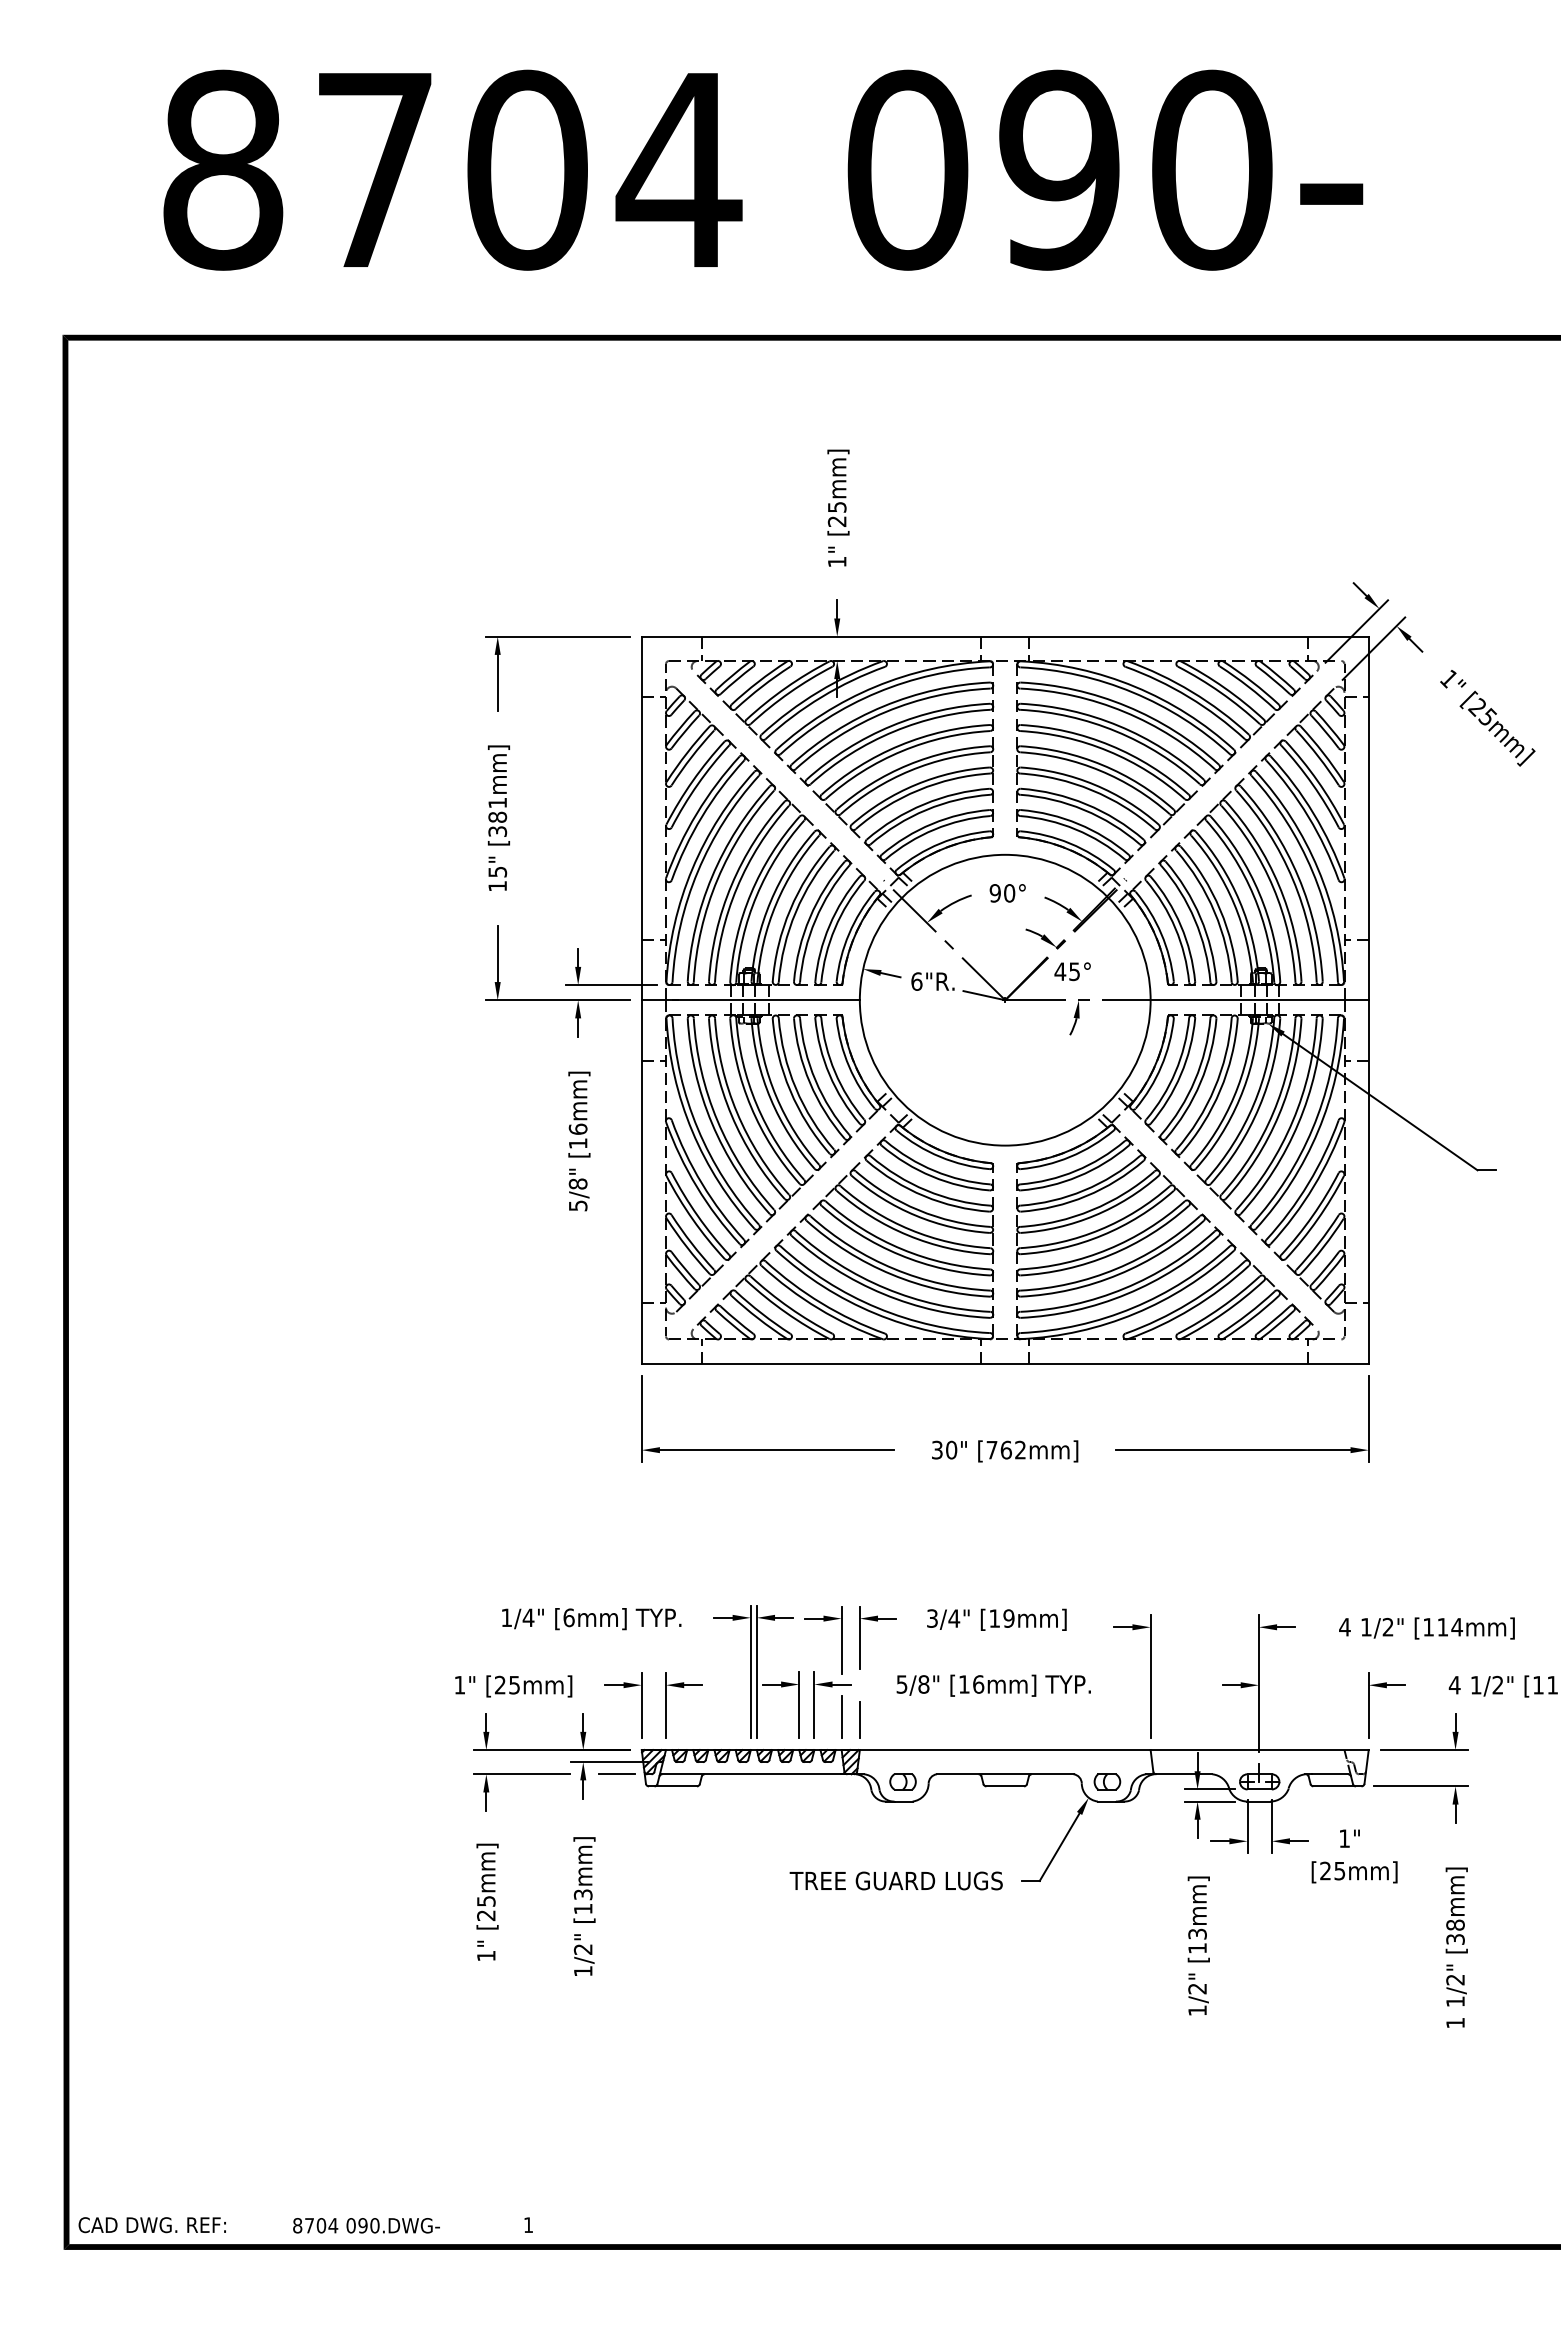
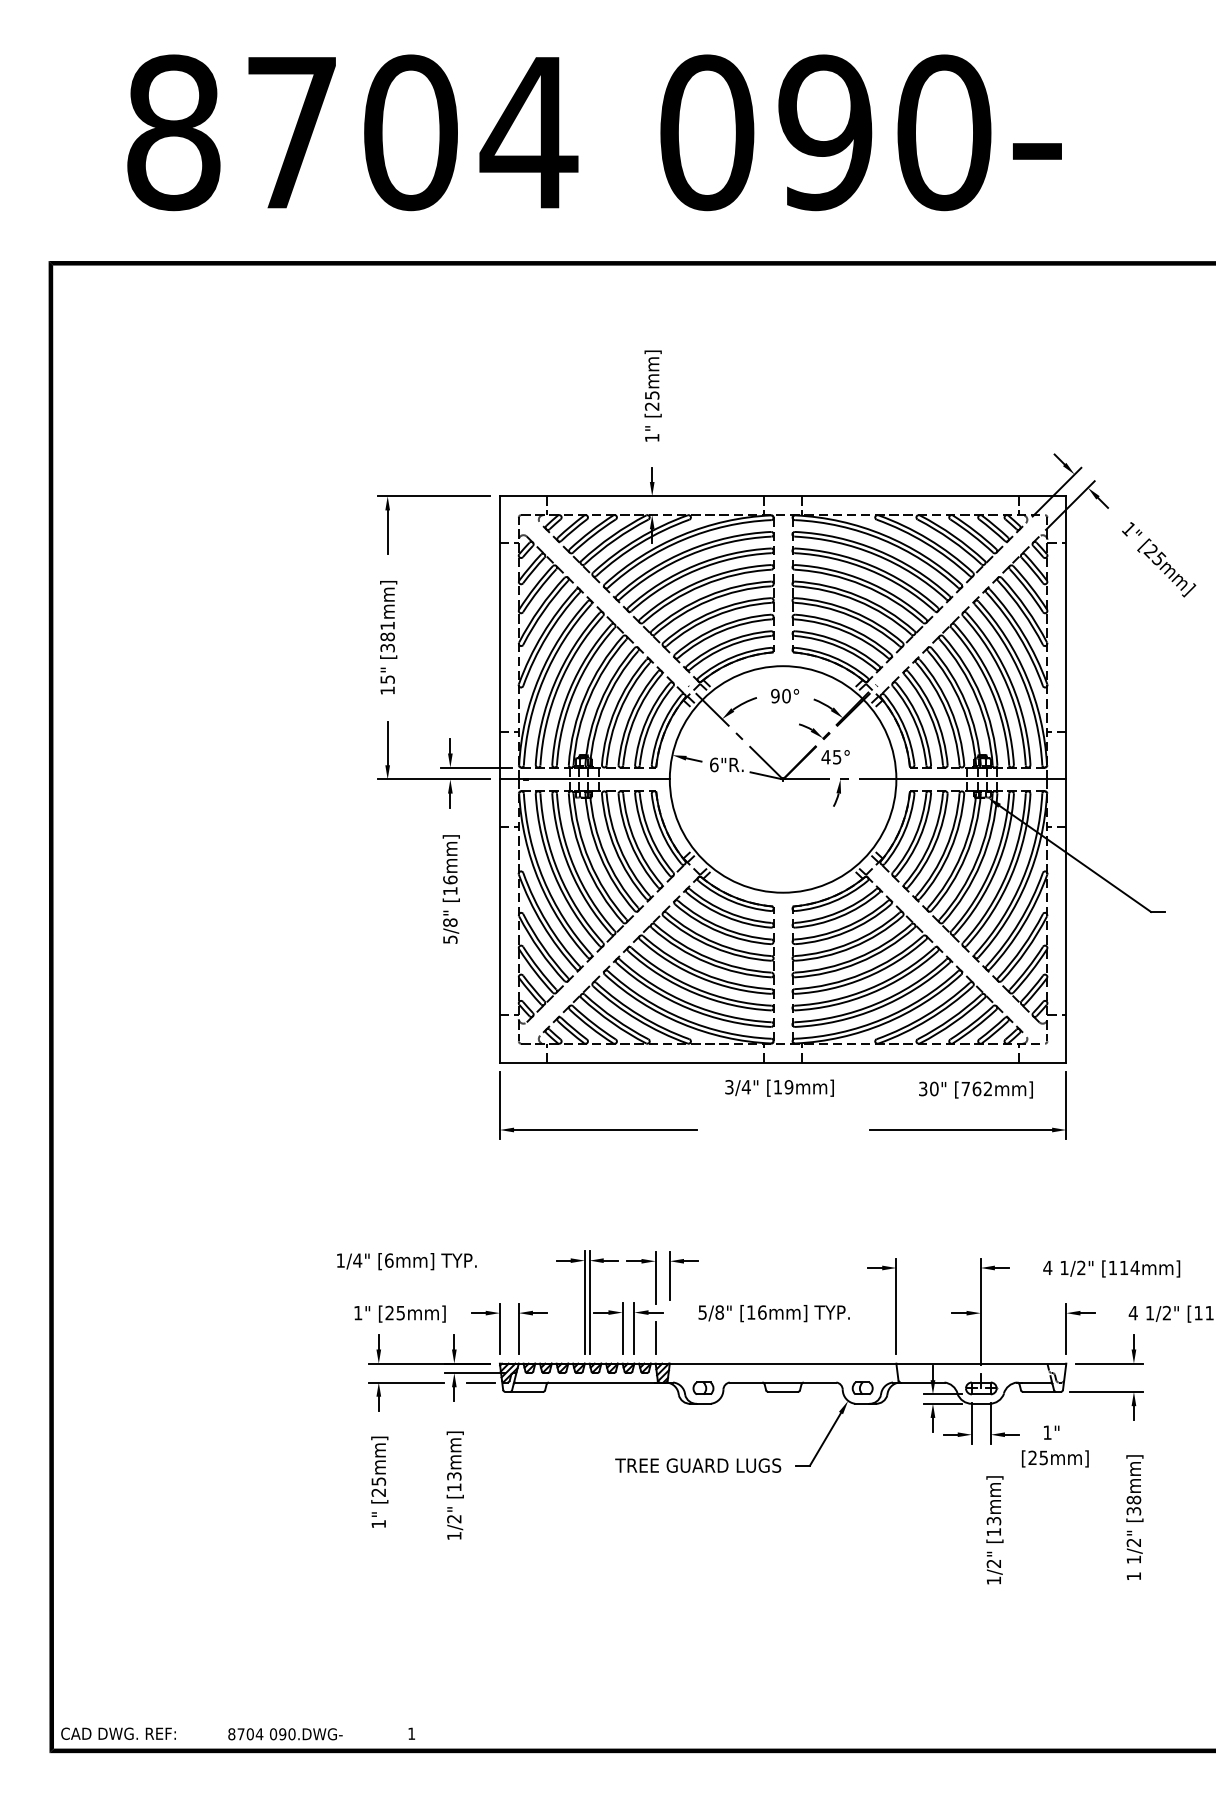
text: (1004, 1450) -> (975, 1089), moved
text: (591, 1618) -> (406, 1261), moved
text: (996, 1618) -> (779, 1087), moved
line: (859, 1720) -> (669, 1340), removed
text: (1198, 1946) -> (994, 1530), moved

